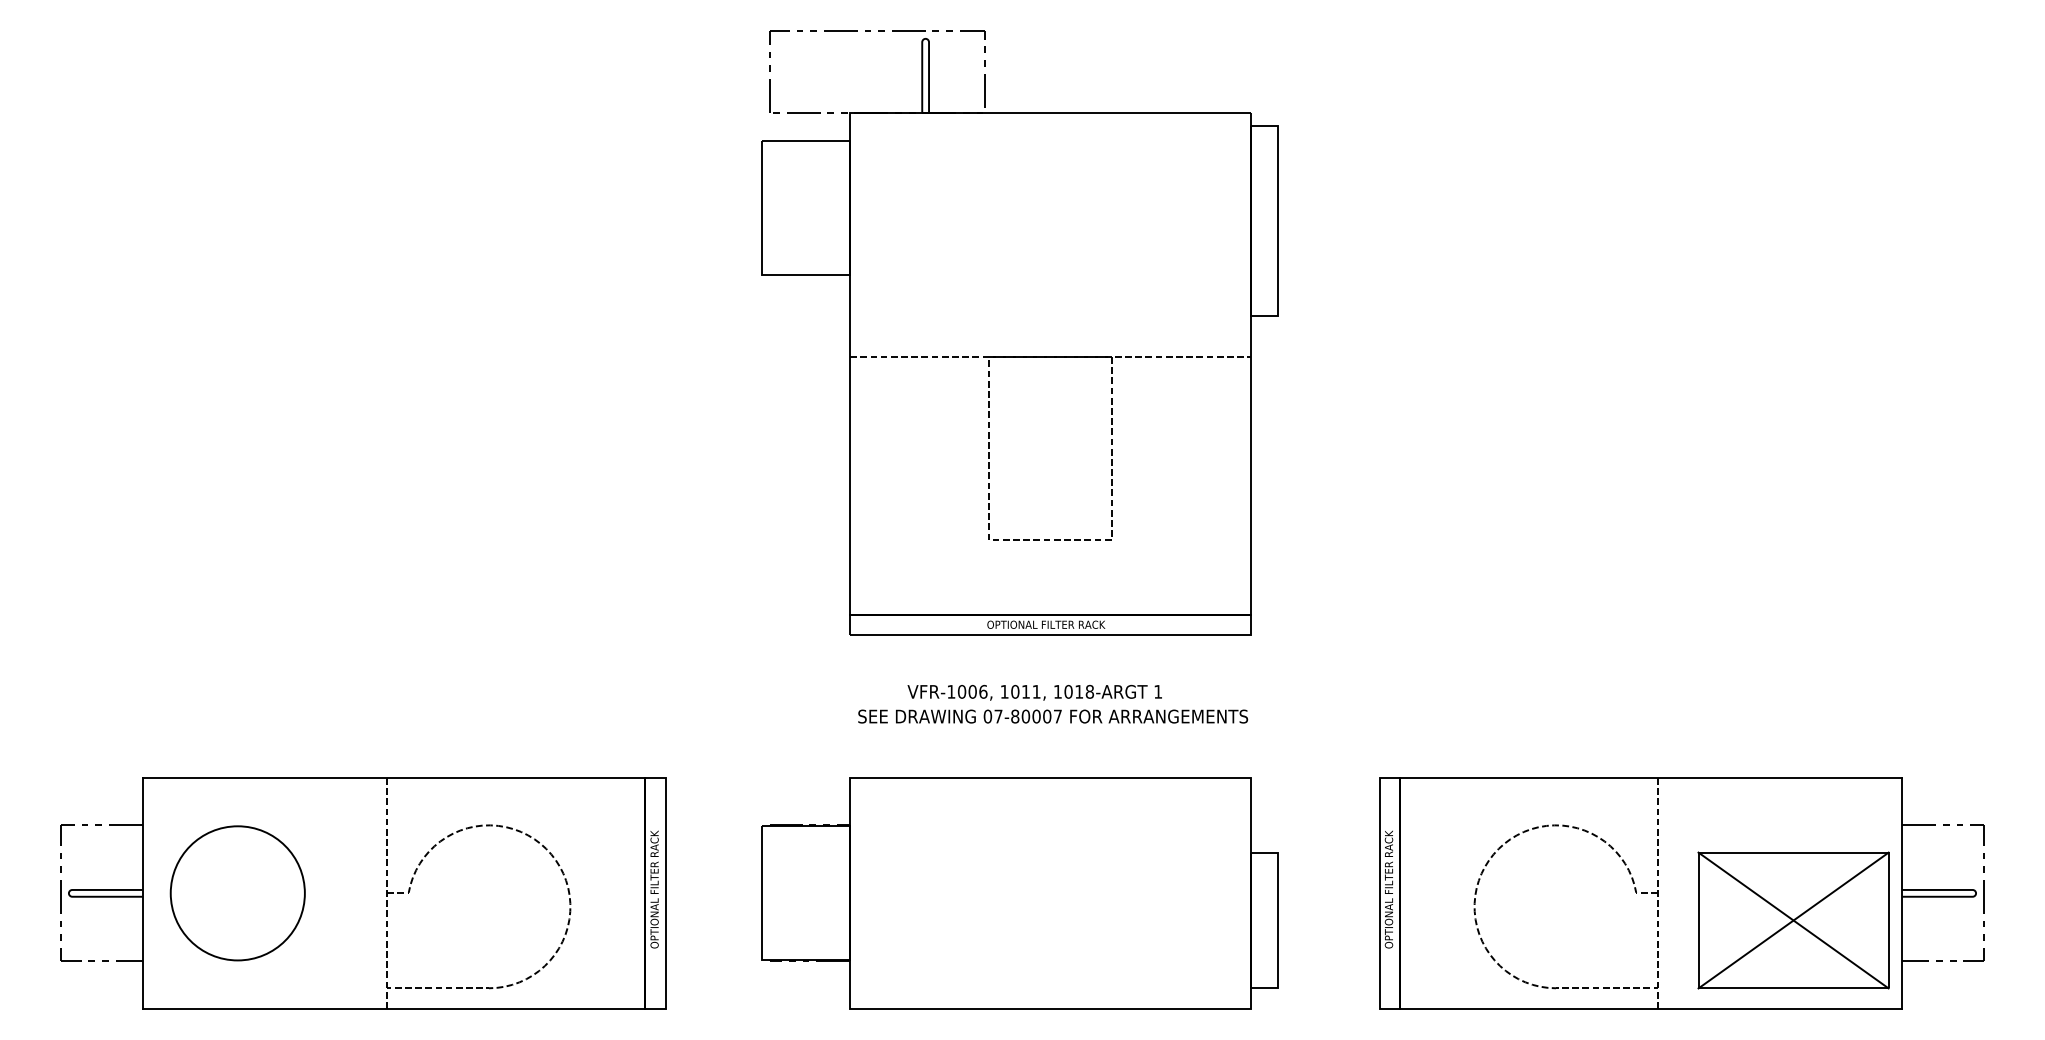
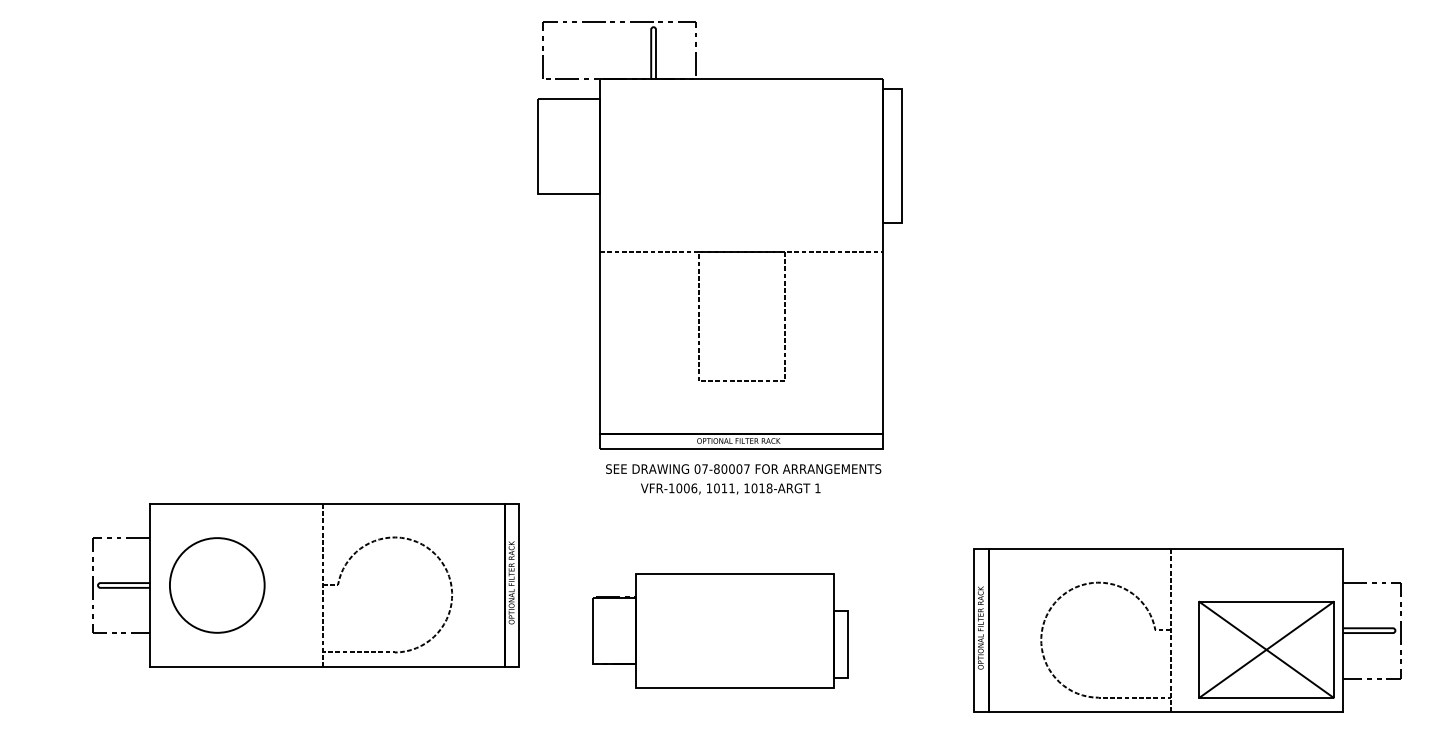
text: (1053, 716) -> (743, 469), moved
part: (363, 893) -> (306, 585), moved
part: (1019, 893) -> (719, 630), size x0.7

